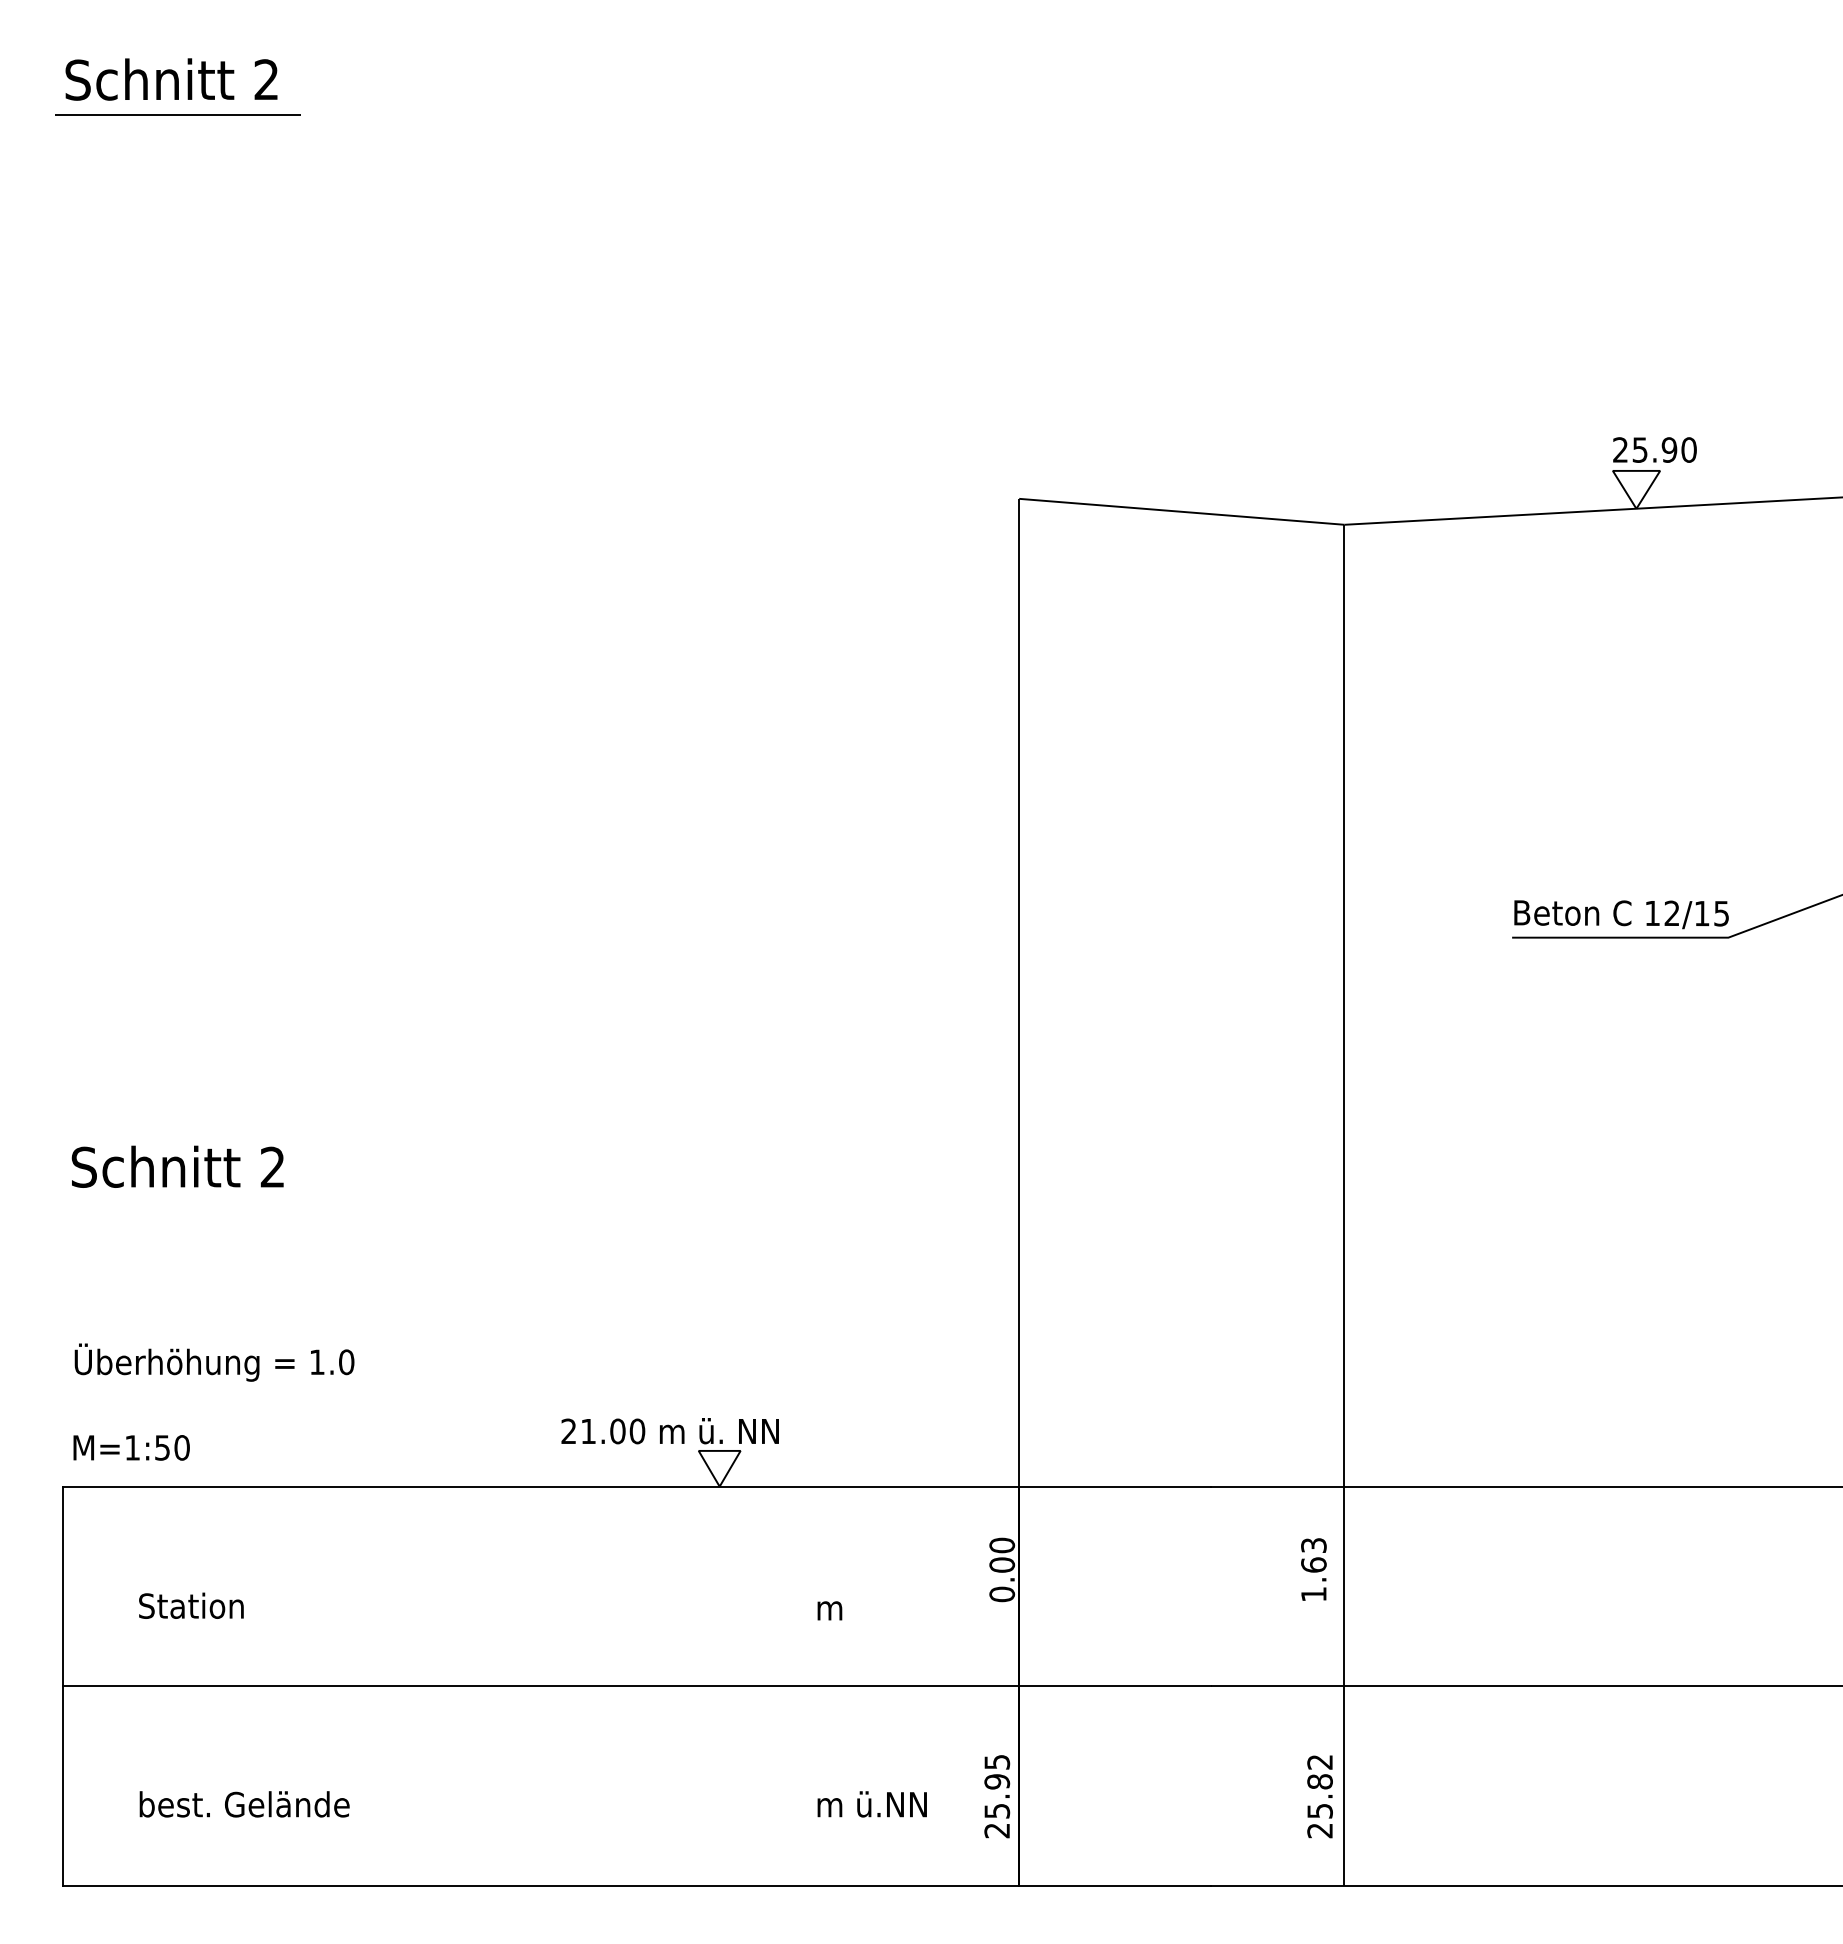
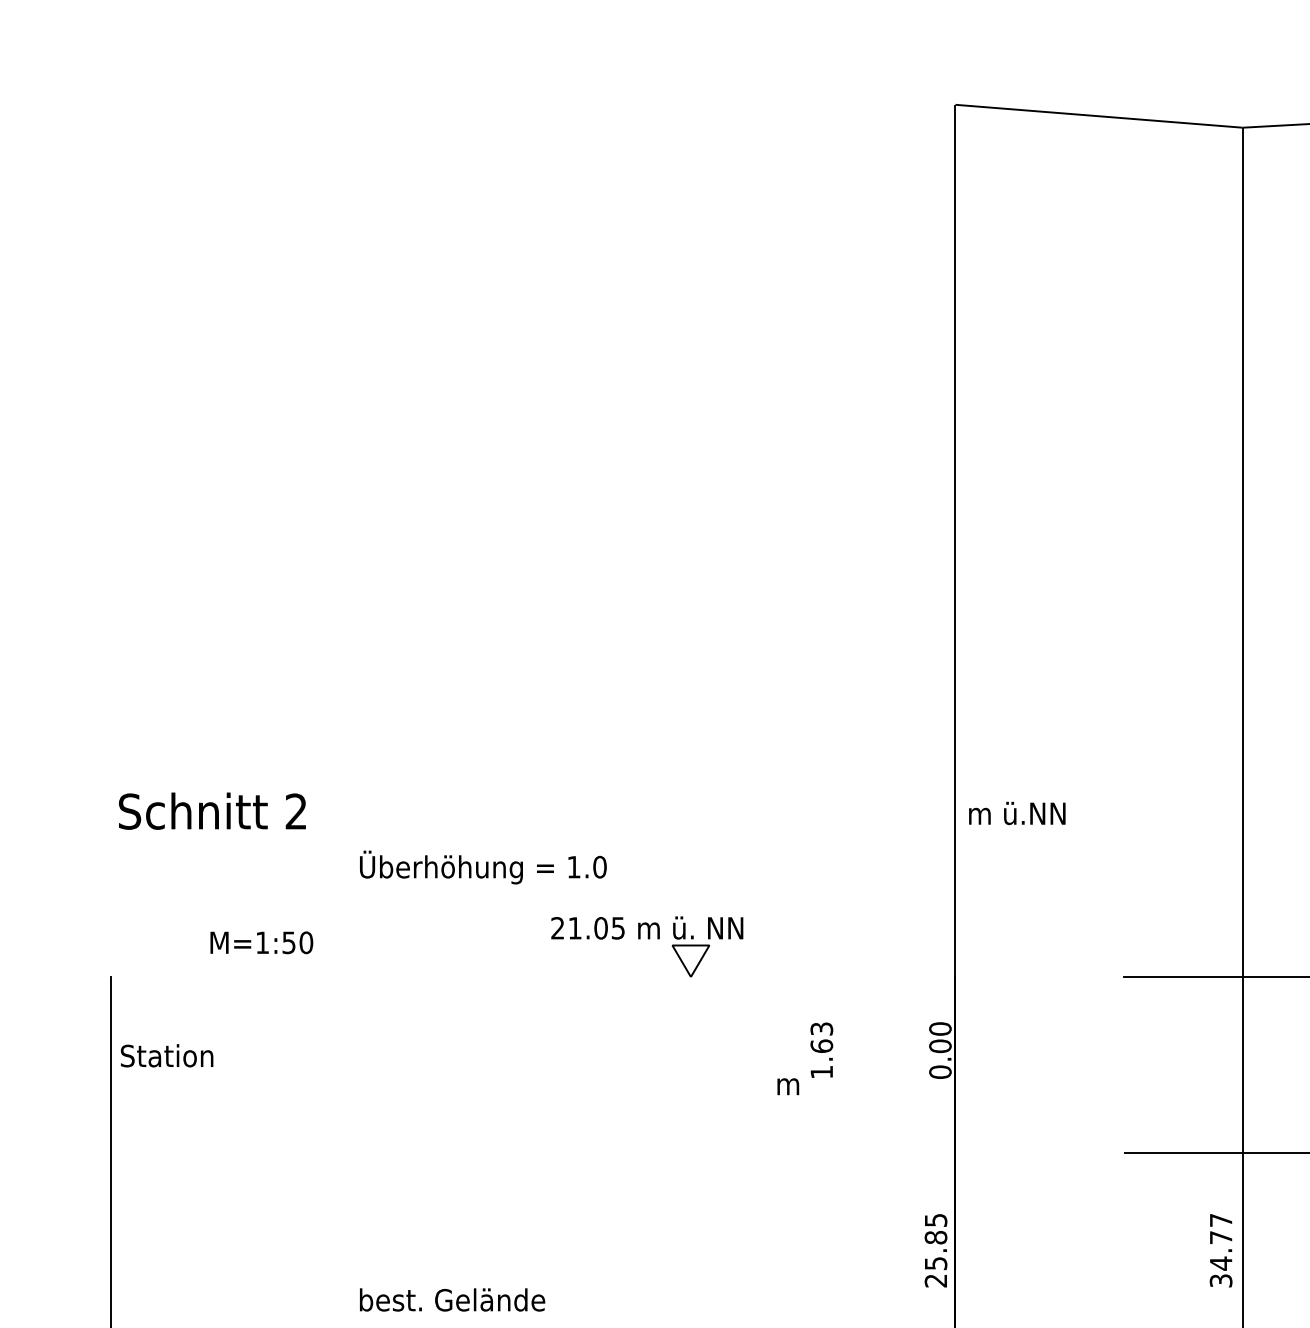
text: (177, 1166) -> (212, 810), moved
text: (214, 1362) -> (483, 867), moved
text: (637, 1431) -> (618, 928), 21.00 -> 21.05
text: (131, 1447) -> (261, 942), moved
line: (636, 1486) -> (617, 976), removed
text: (1313, 1569) -> (821, 1050), moved
text: (191, 1605) -> (167, 1055), moved
line: (636, 1686) -> (617, 1153), removed
text: (997, 1781) -> (936, 1237), 25.95 -> 25.85
text: (1319, 1796) -> (1220, 1250), 25.82 -> 34.77
text: (244, 1804) -> (452, 1300), moved
text: (871, 1804) -> (1016, 813), moved

